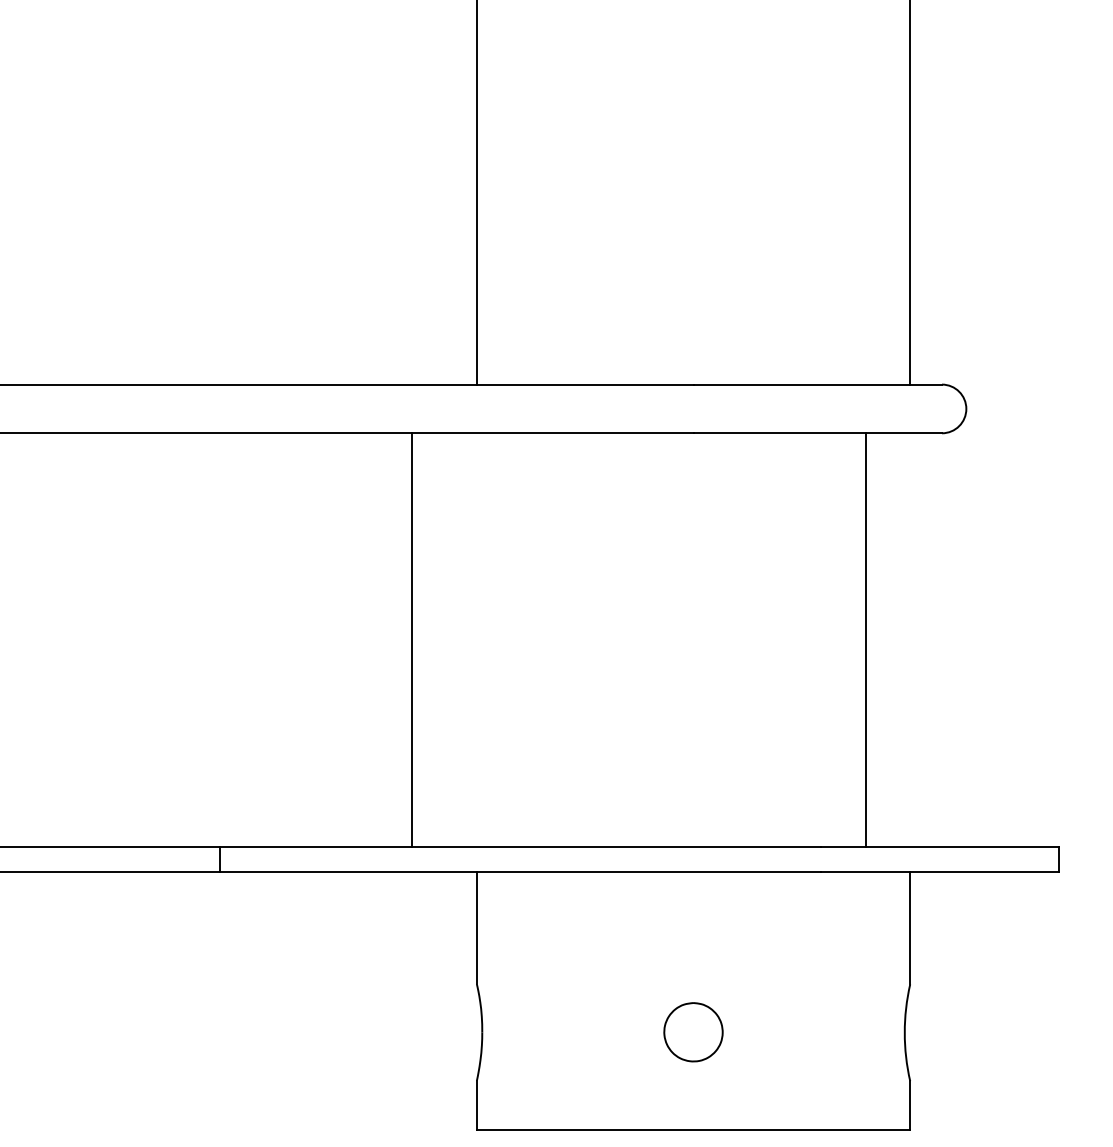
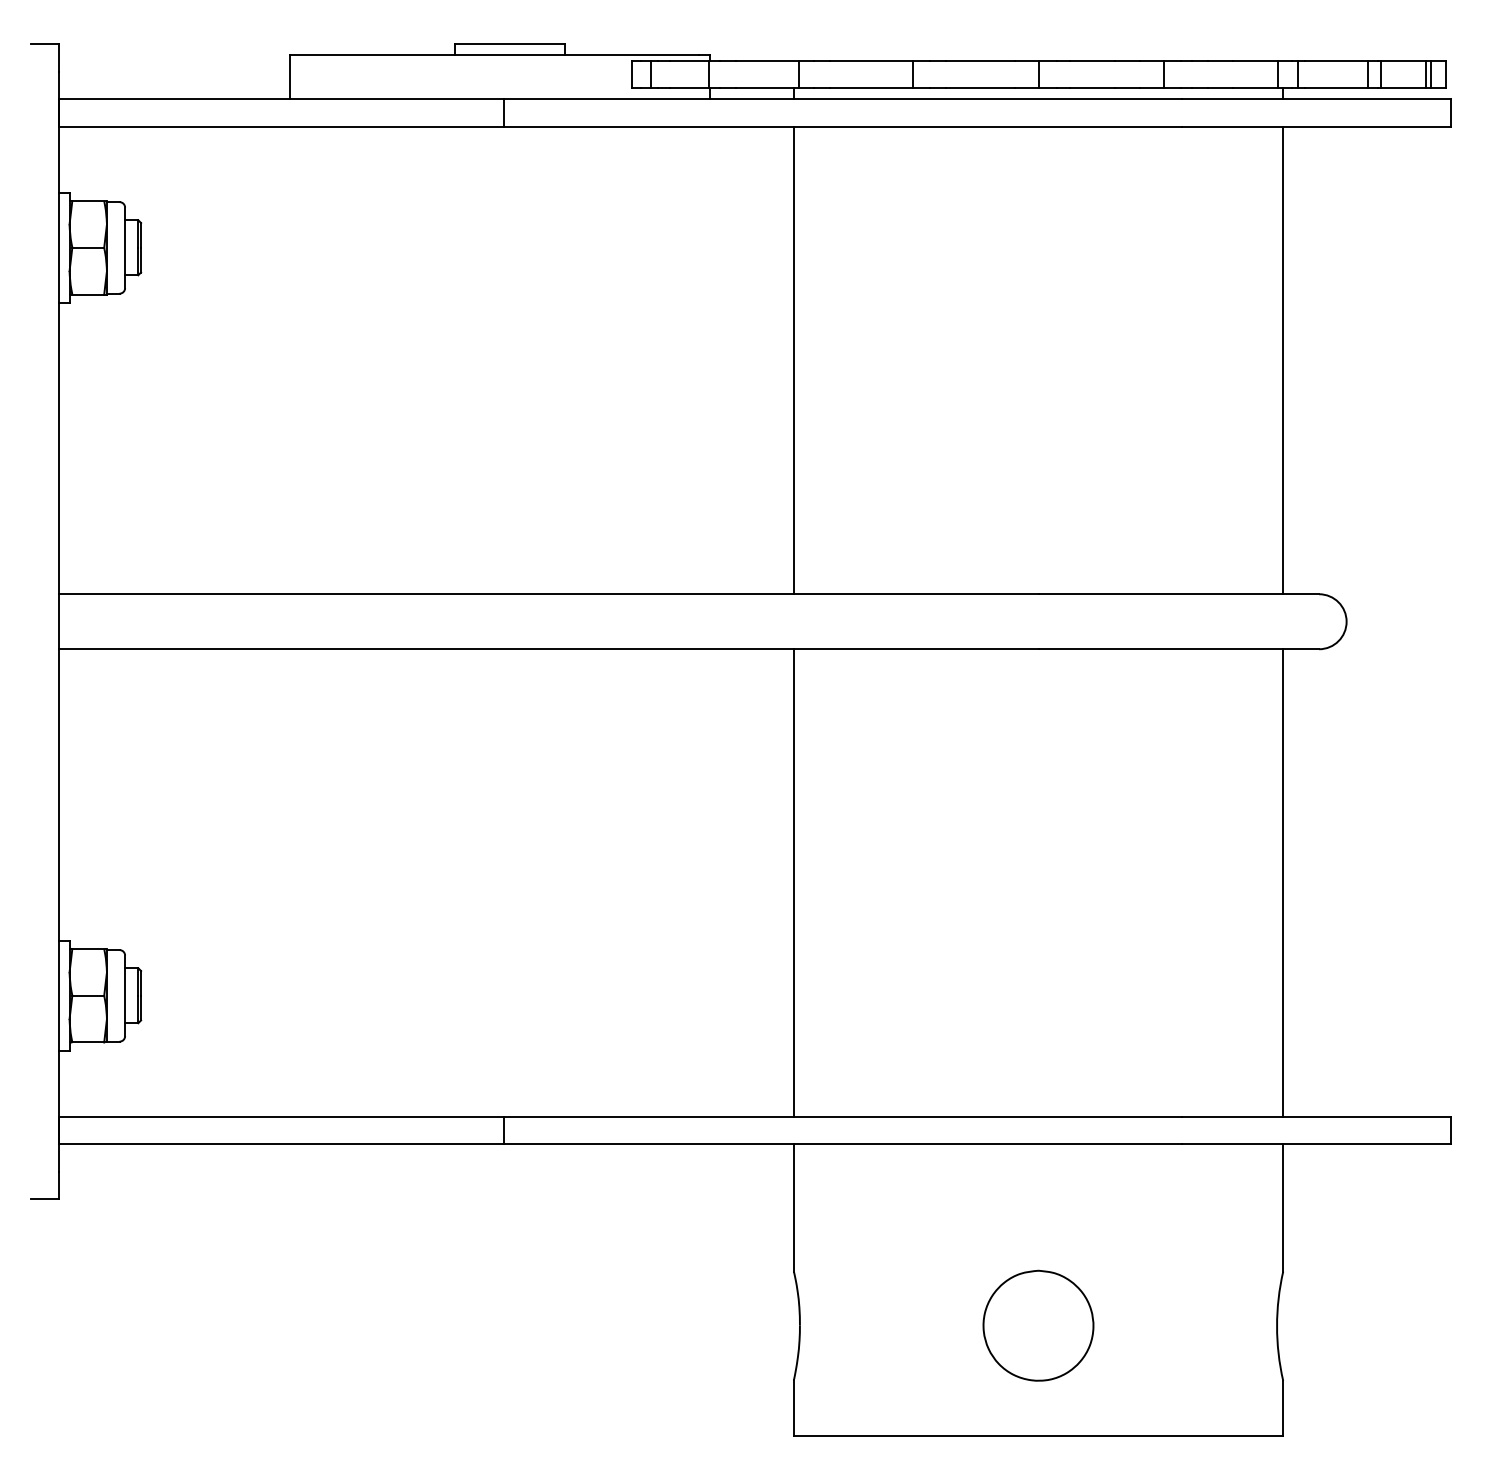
line: (411, 639) -> (793, 882), moved
line: (866, 639) -> (1283, 882), moved
part: (693, 1032) -> (1038, 1325), size x1.67

